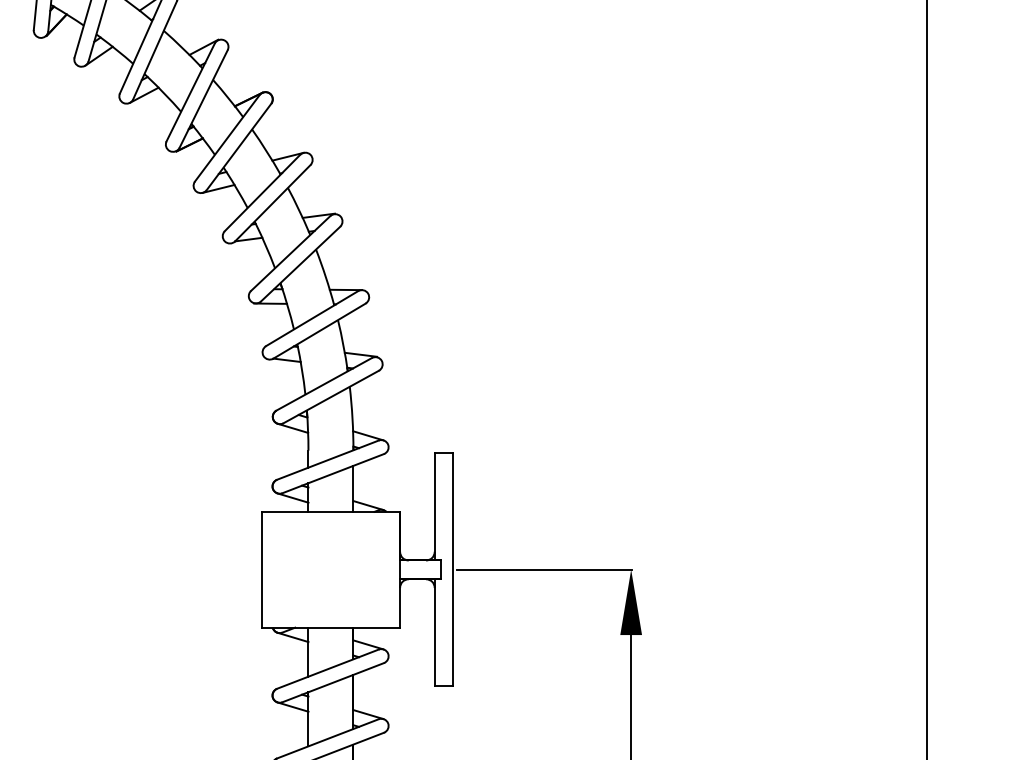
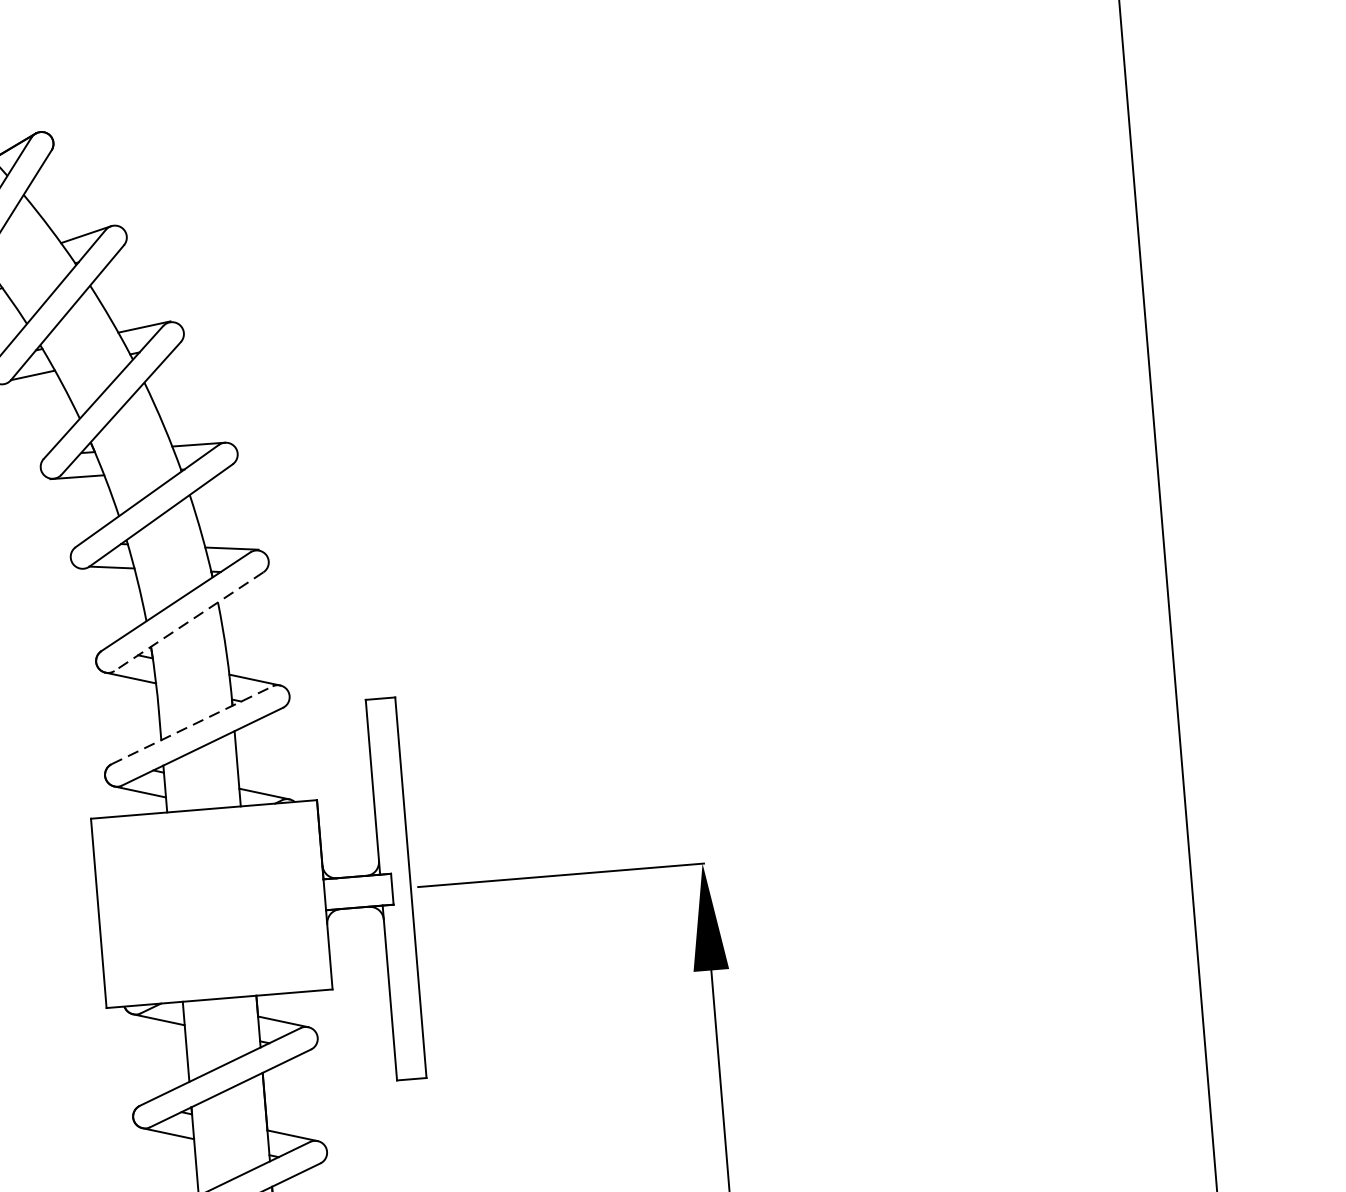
line: (330, 397) -> (187, 622), solid -> dashed
line: (328, 459) -> (192, 724), solid -> dashed

